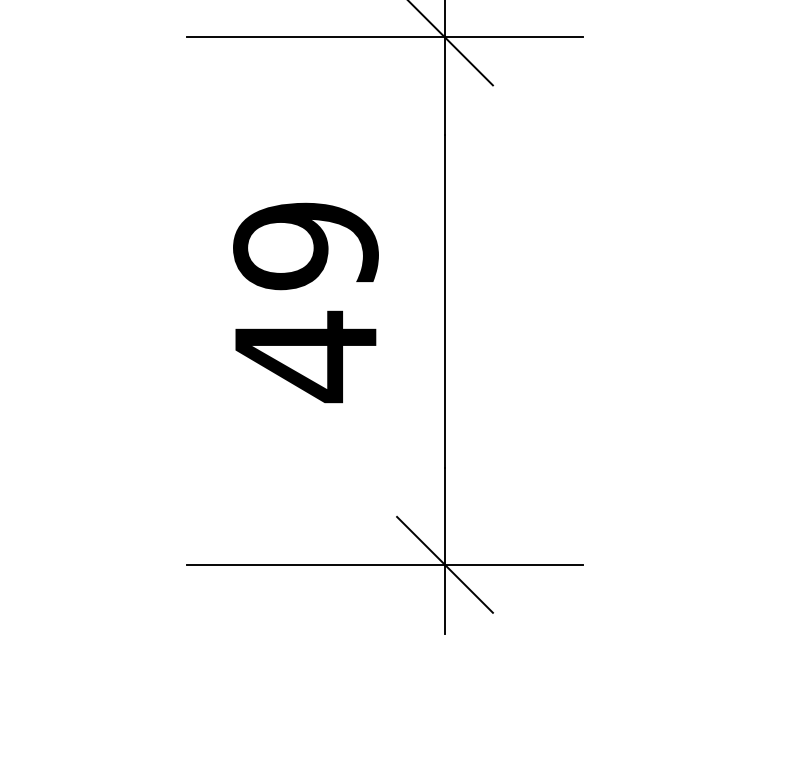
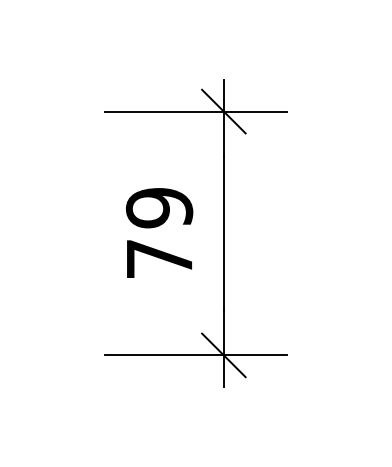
text: (305, 357) -> (159, 259), 49 -> 79

